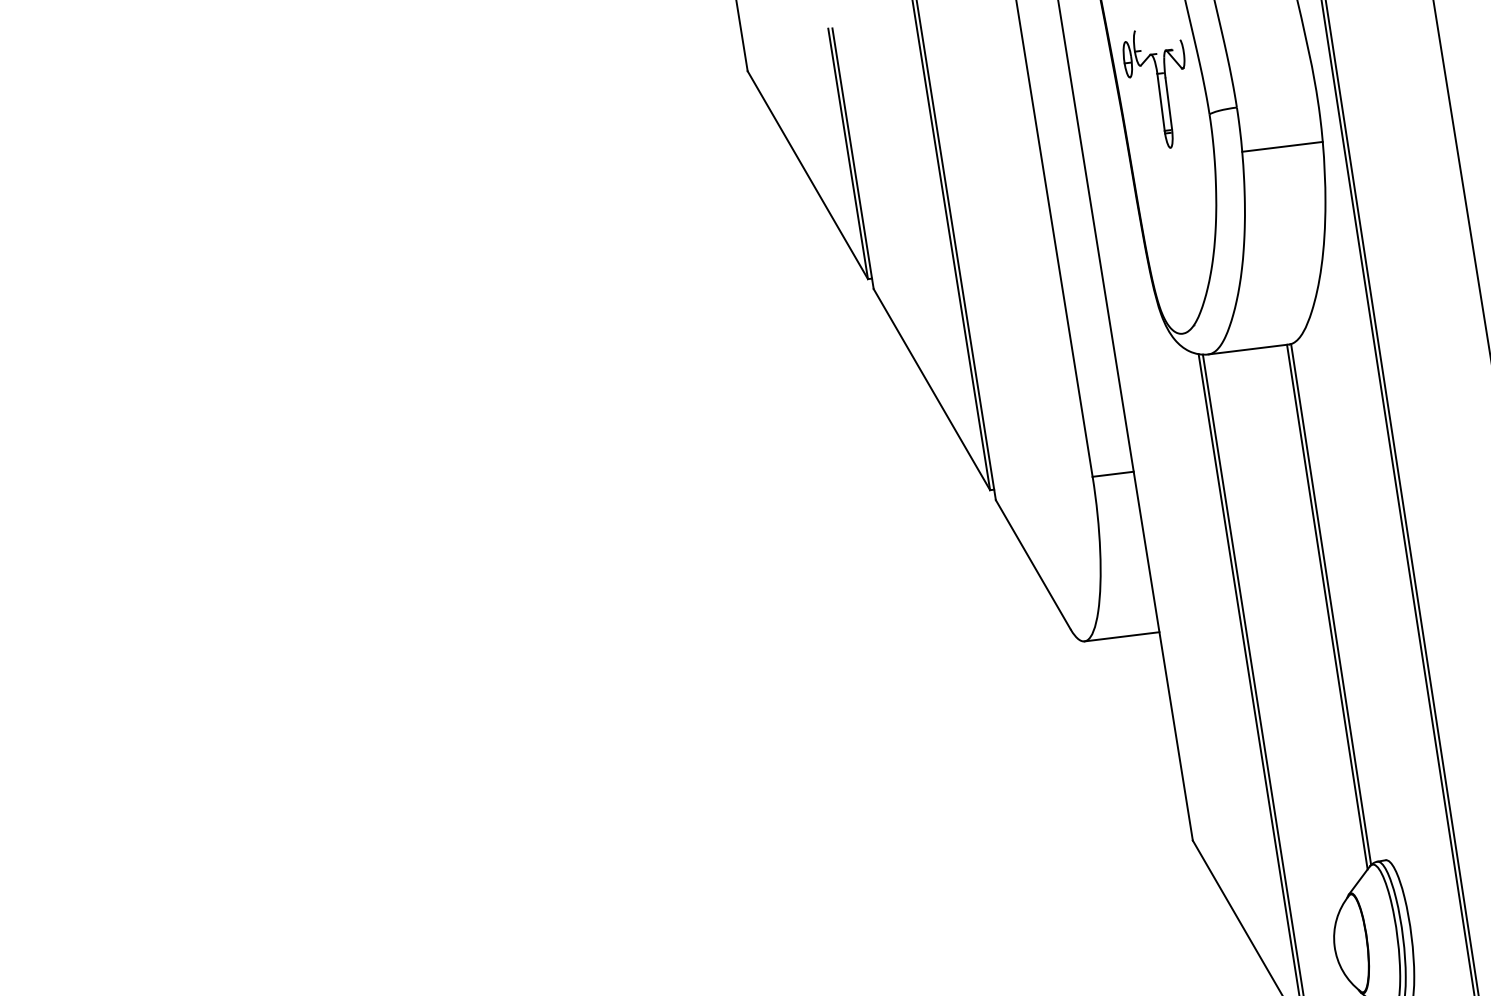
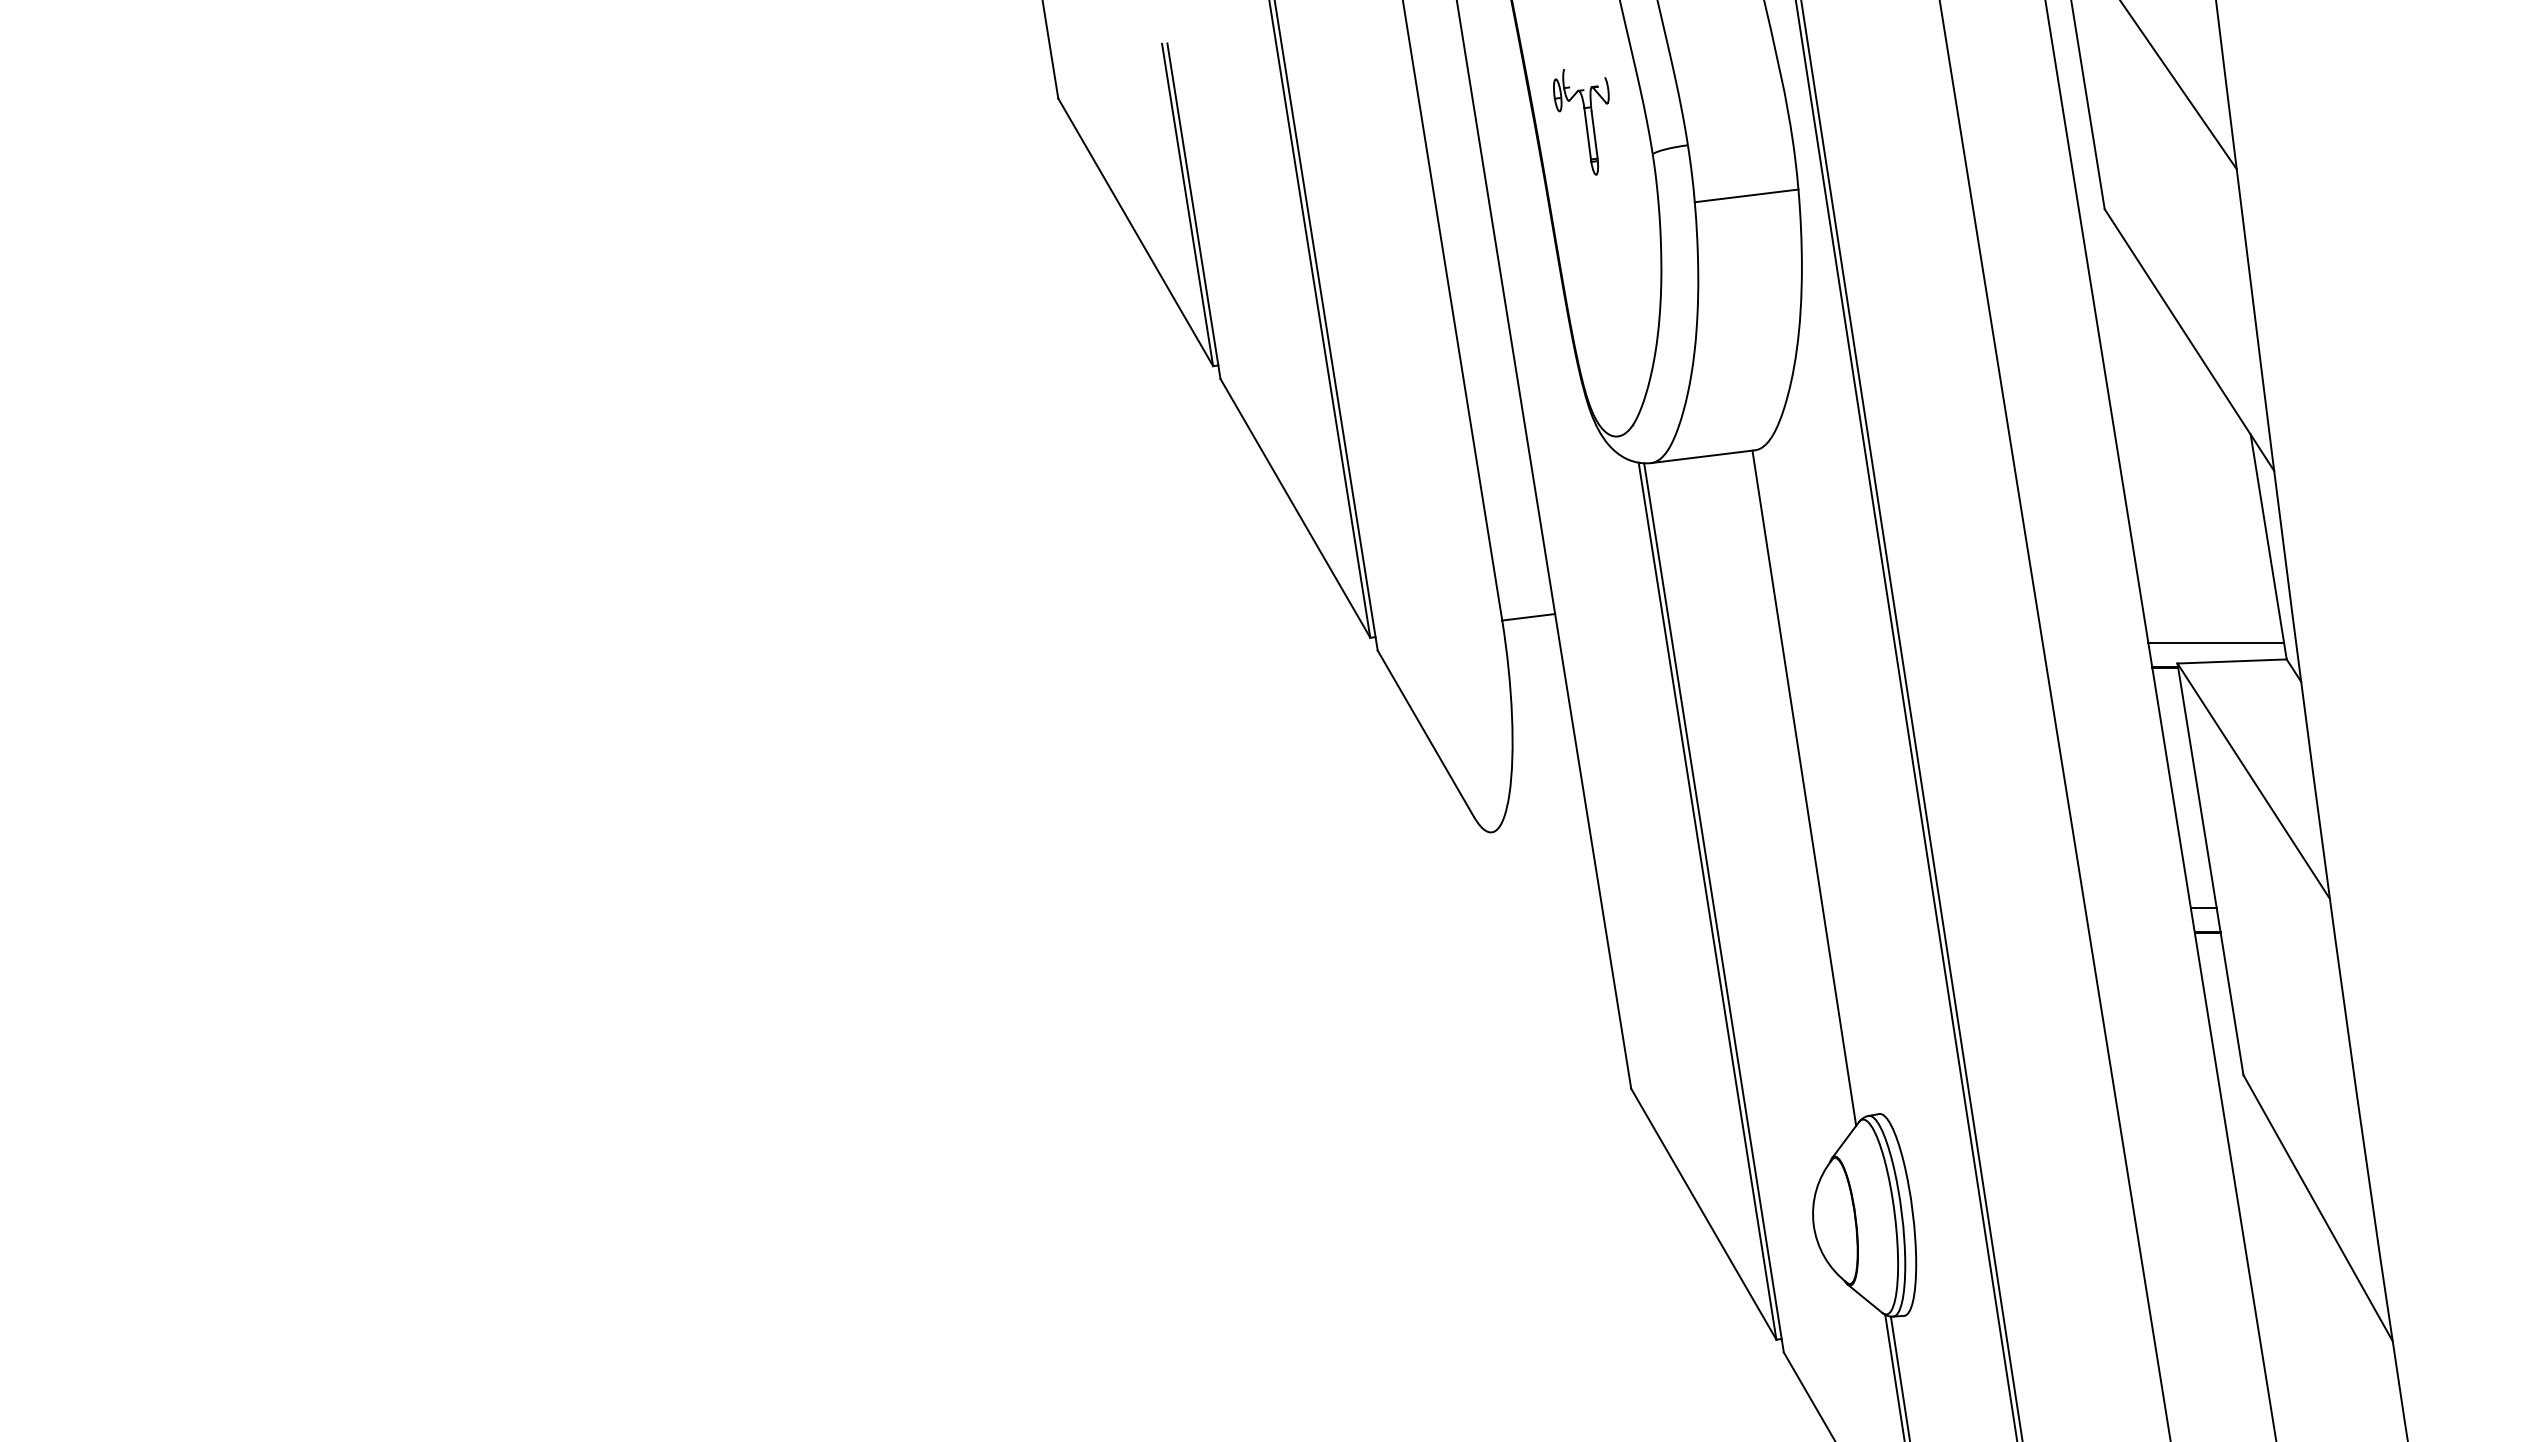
part: (1154, 89) -> (1581, 122), size x0.7
line: (1330, 604) -> (1808, 784), removed
line: (1121, 636) -> (1539, 826), removed

